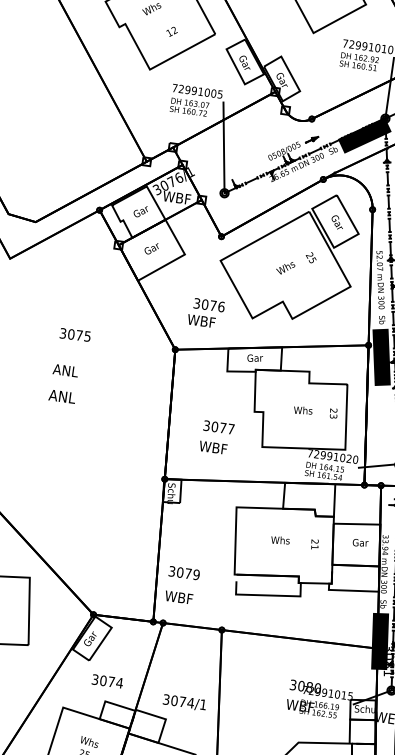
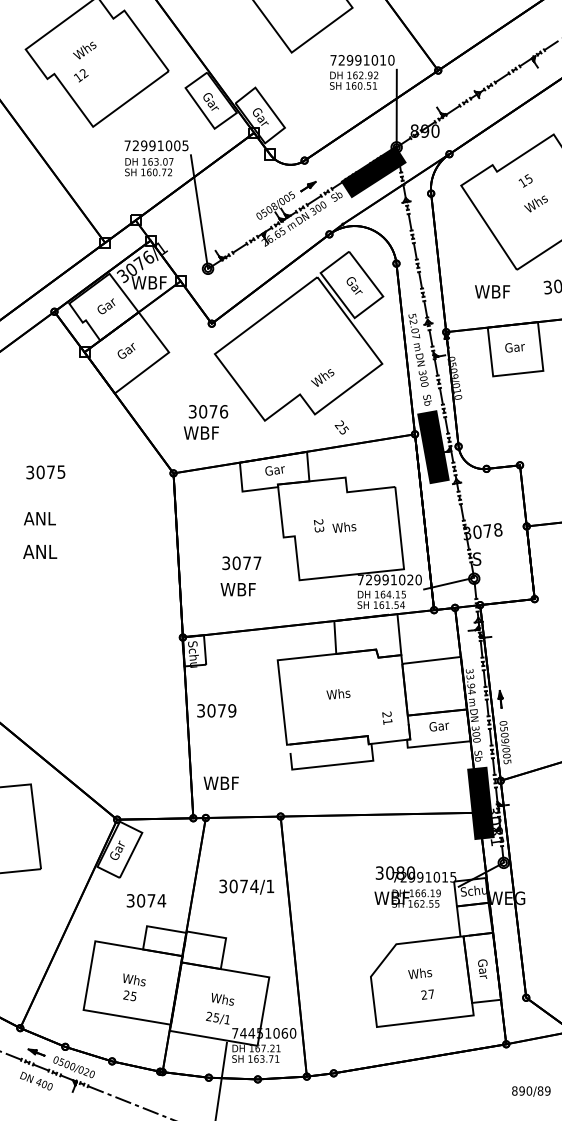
text: (172, 31) -> (81, 75), moved
text: (310, 257) -> (341, 427), moved
text: (285, 267) -> (322, 377), moved
text: (334, 413) -> (319, 525), moved
text: (315, 543) -> (387, 717), moved
text: (359, 543) -> (438, 726), moved
text: (184, 572) -> (216, 710), moved
text: (184, 702) -> (246, 886), moved

